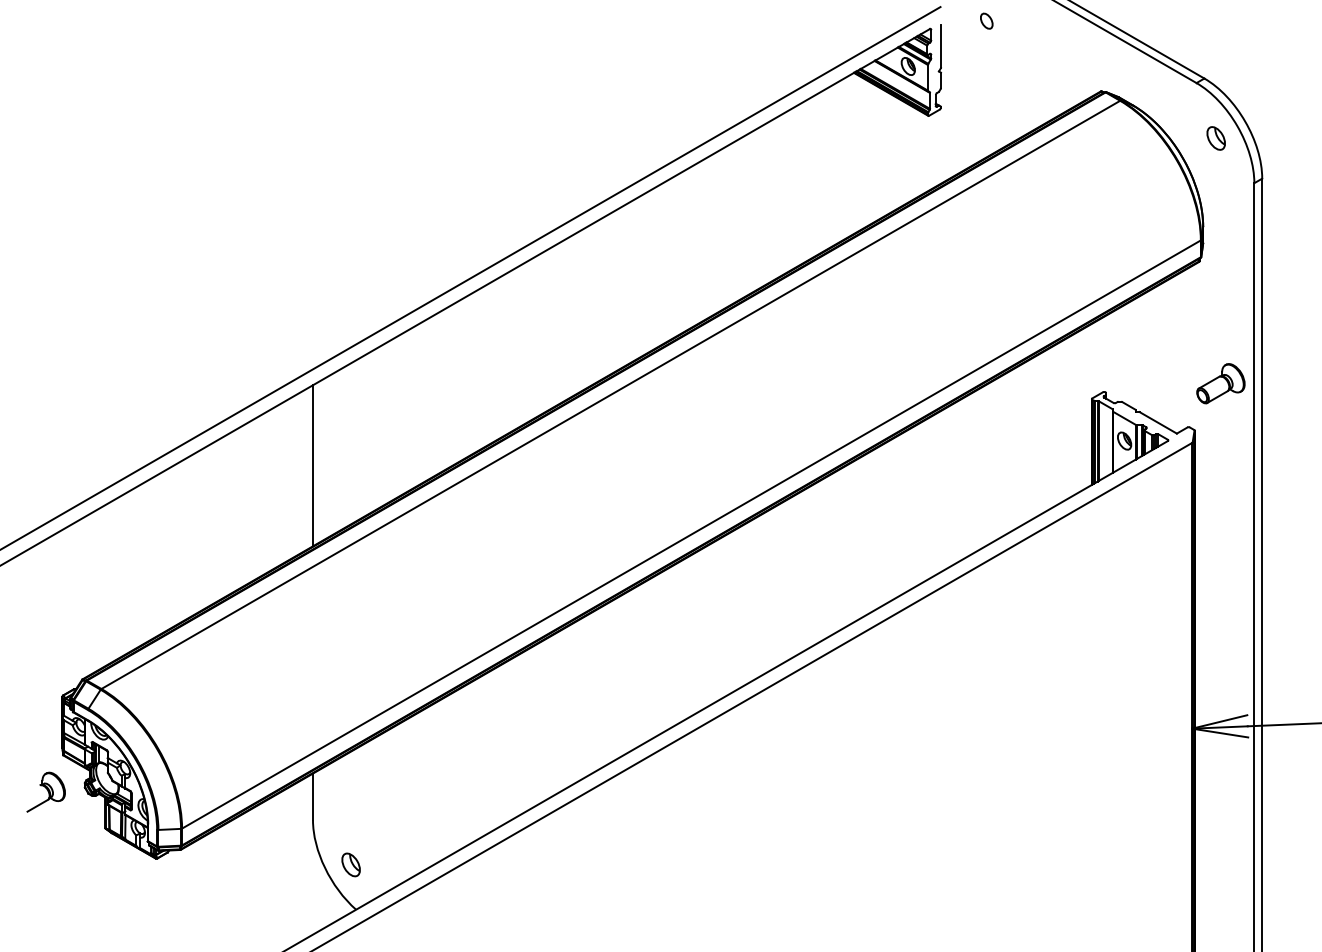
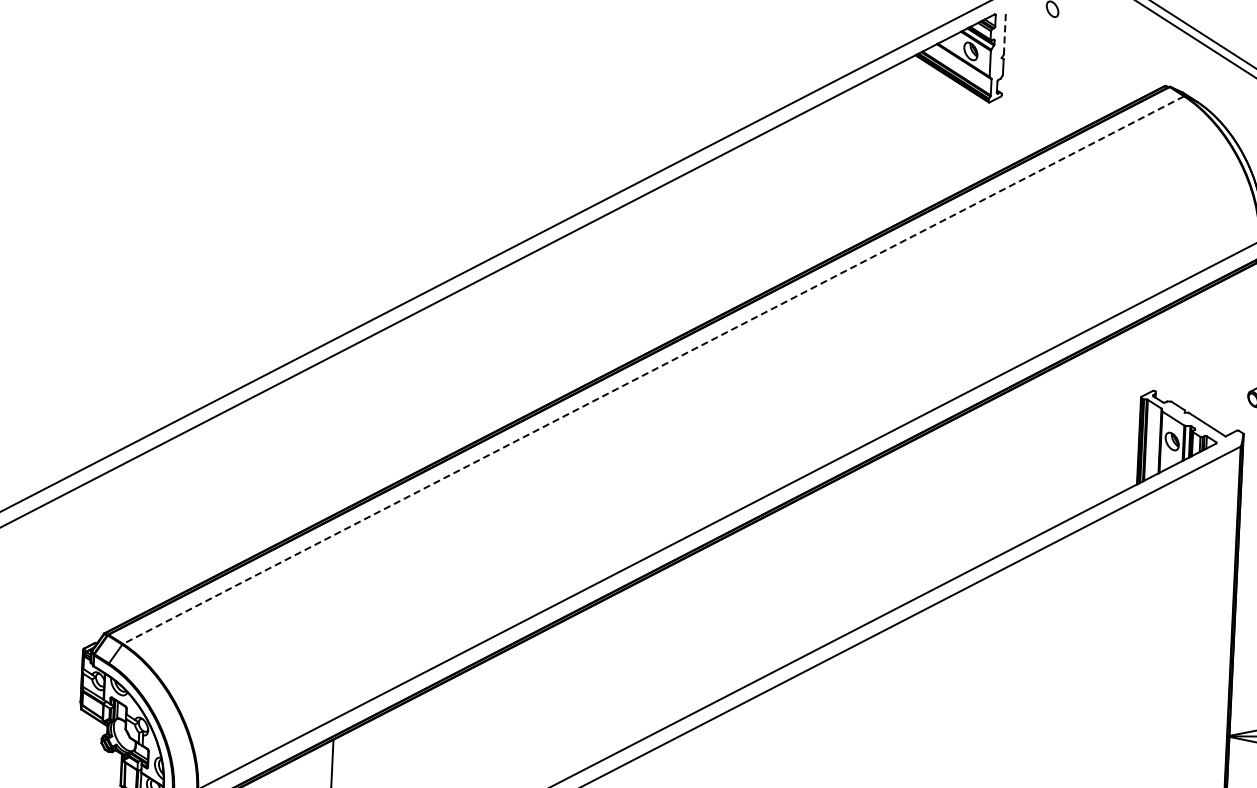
line: (940, 46) -> (1004, 32), solid -> dashed
line: (610, 395) -> (653, 370), solid -> dashed
line: (313, 465) -> (348, 427), removed
part: (45, 791) -> (61, 745), removed

